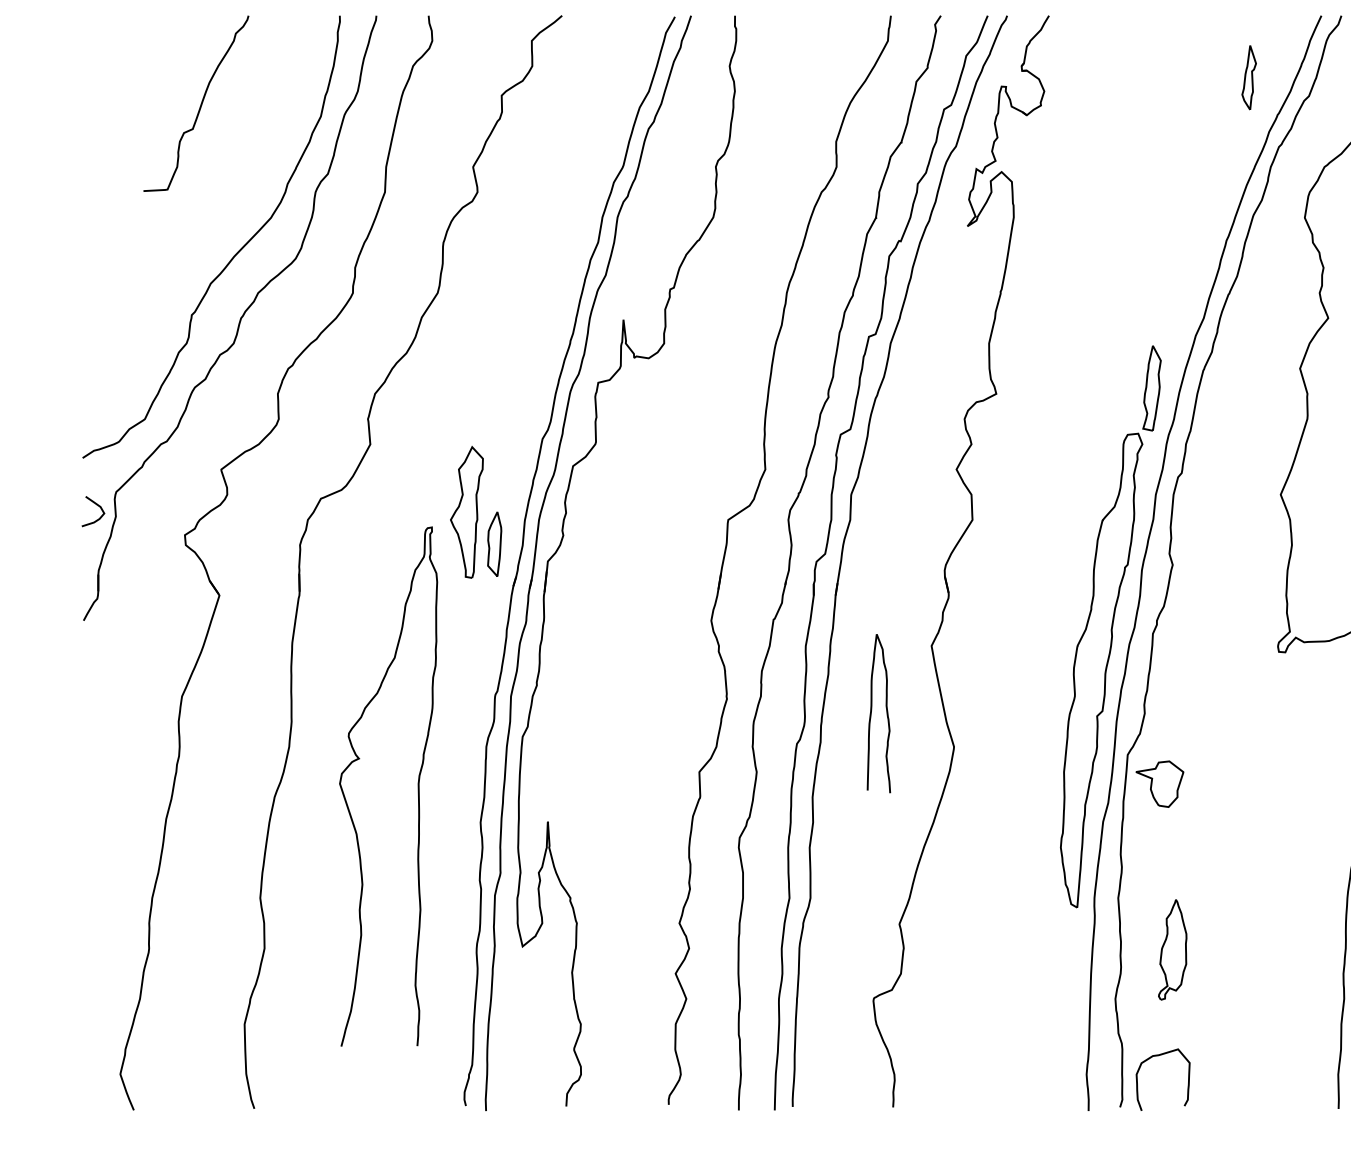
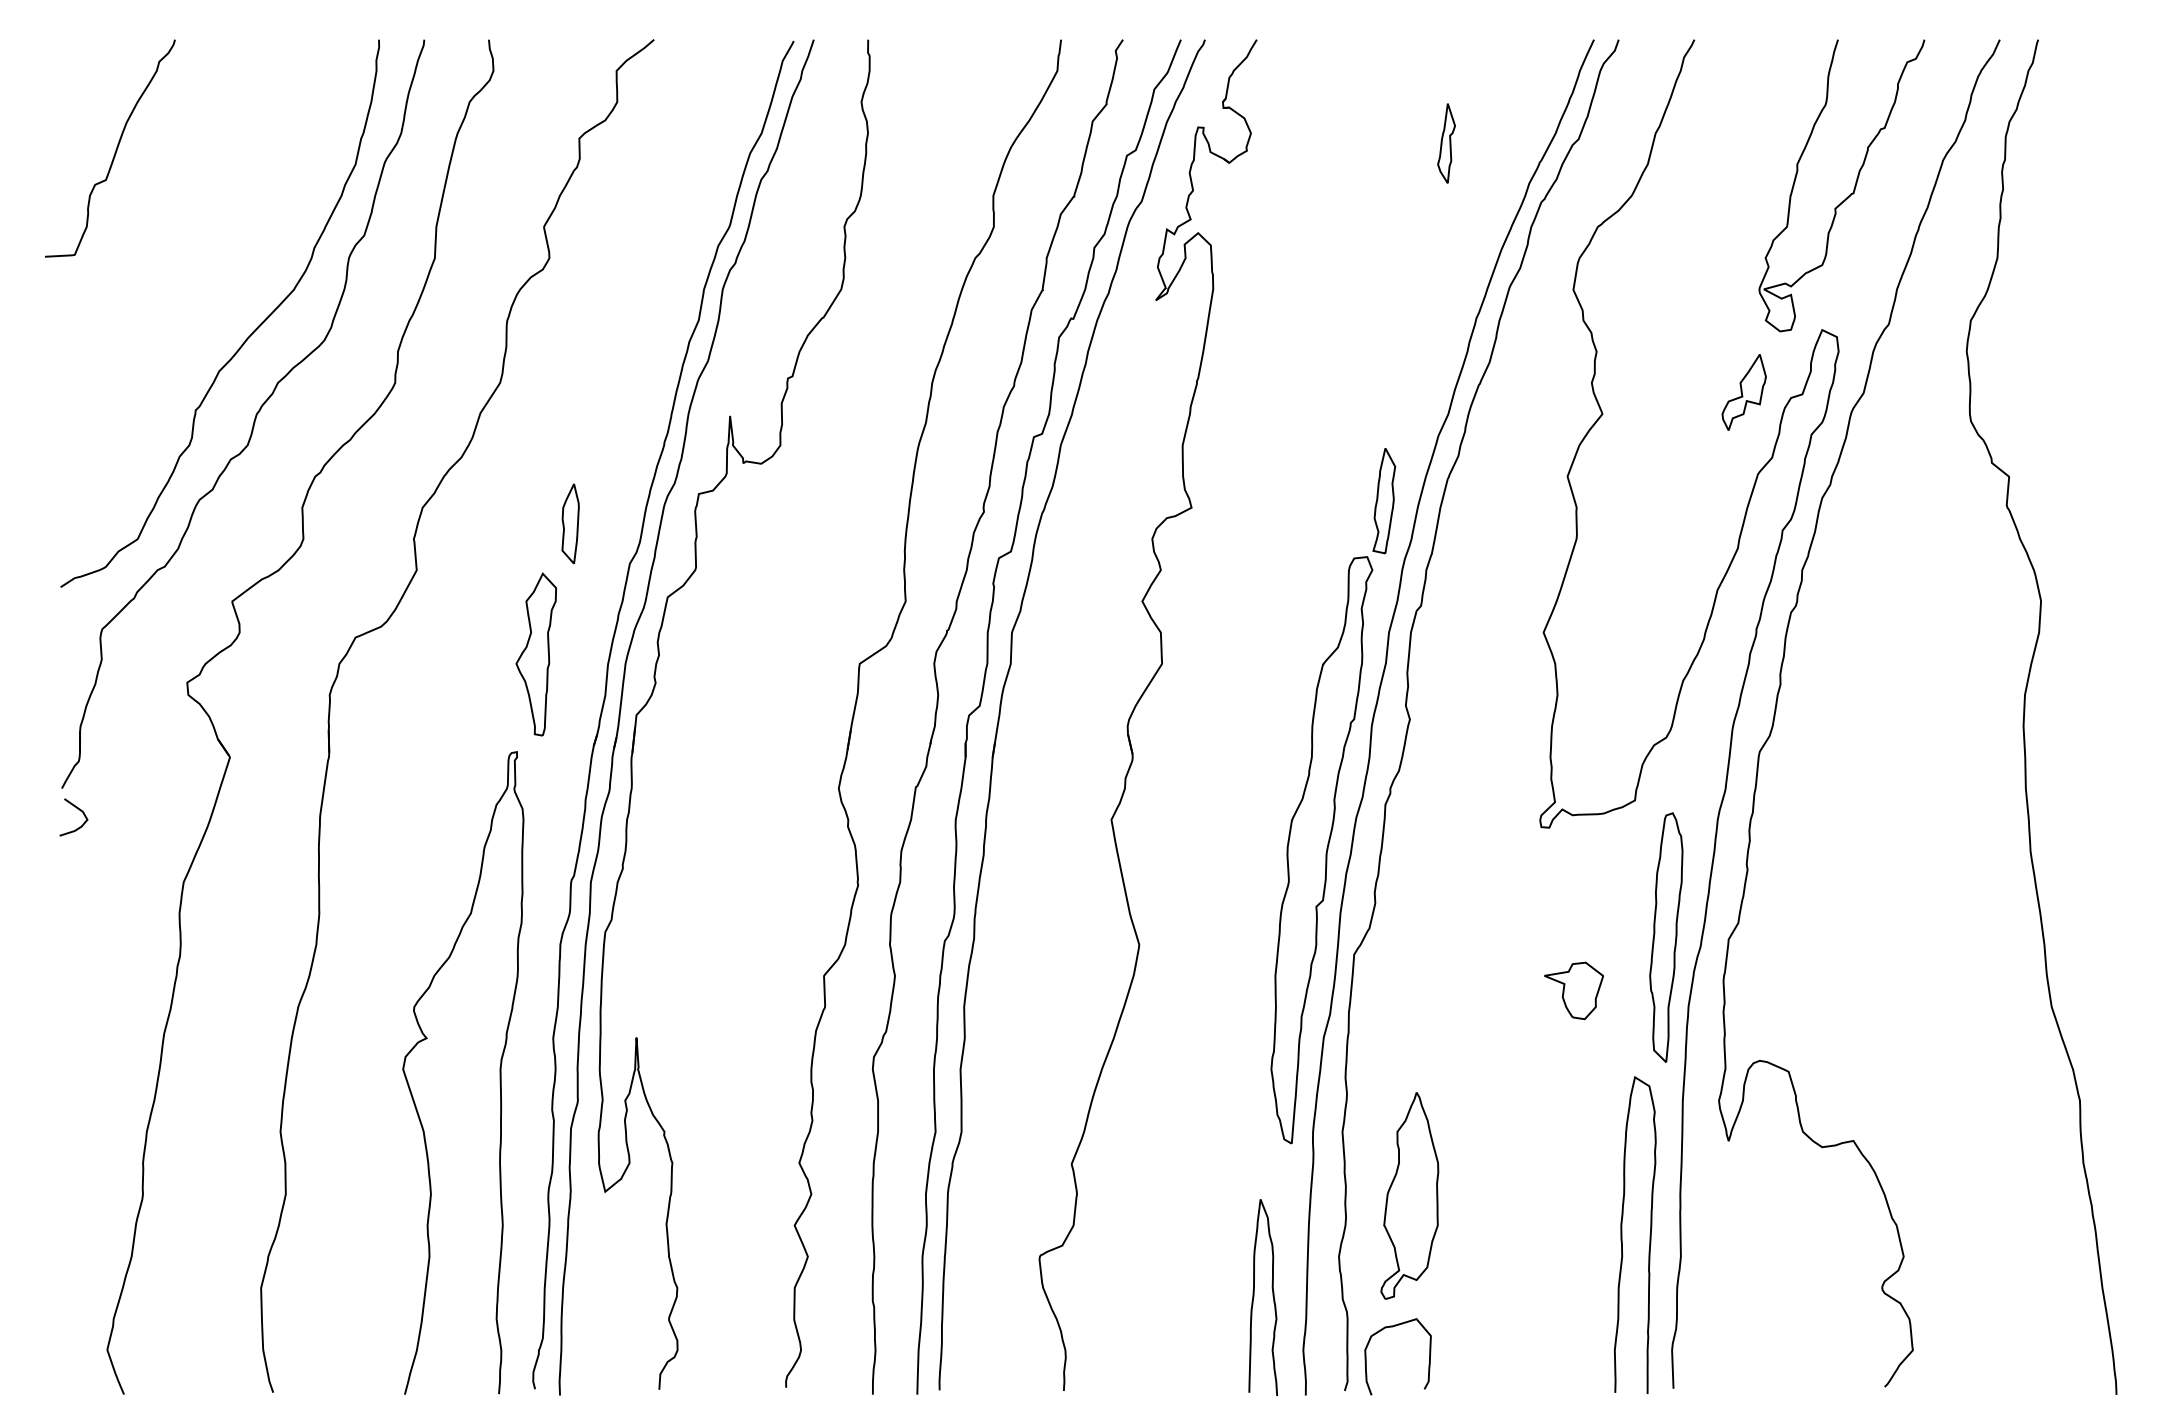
part: (1249, 77) -> (1446, 143), moved
curve: (200, 104) -> (115, 149), moved
curve: (96, 505) -> (77, 809), moved
part: (494, 543) -> (570, 523), moved
curve: (871, 713) -> (1254, 1297), moved
part: (1159, 783) -> (1573, 990), moved
curve: (417, 786) -> (499, 1072), moved
part: (1172, 949) -> (1409, 1195), size x1.67

